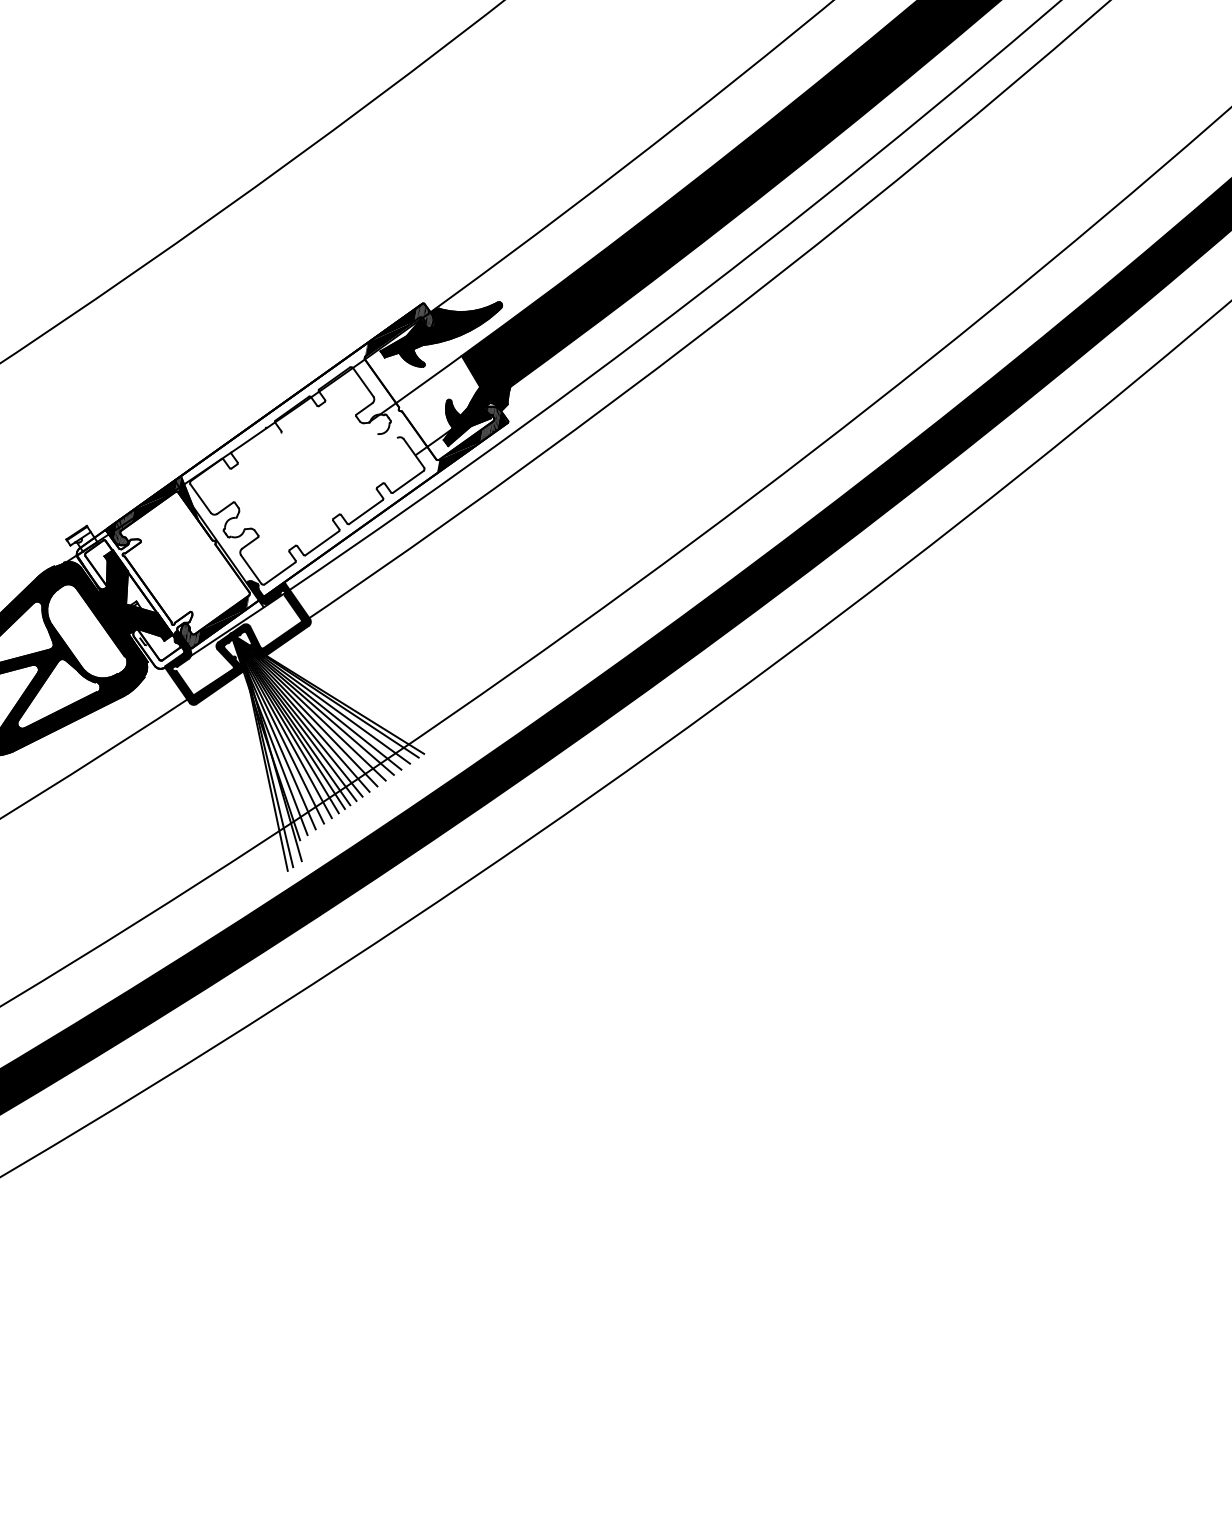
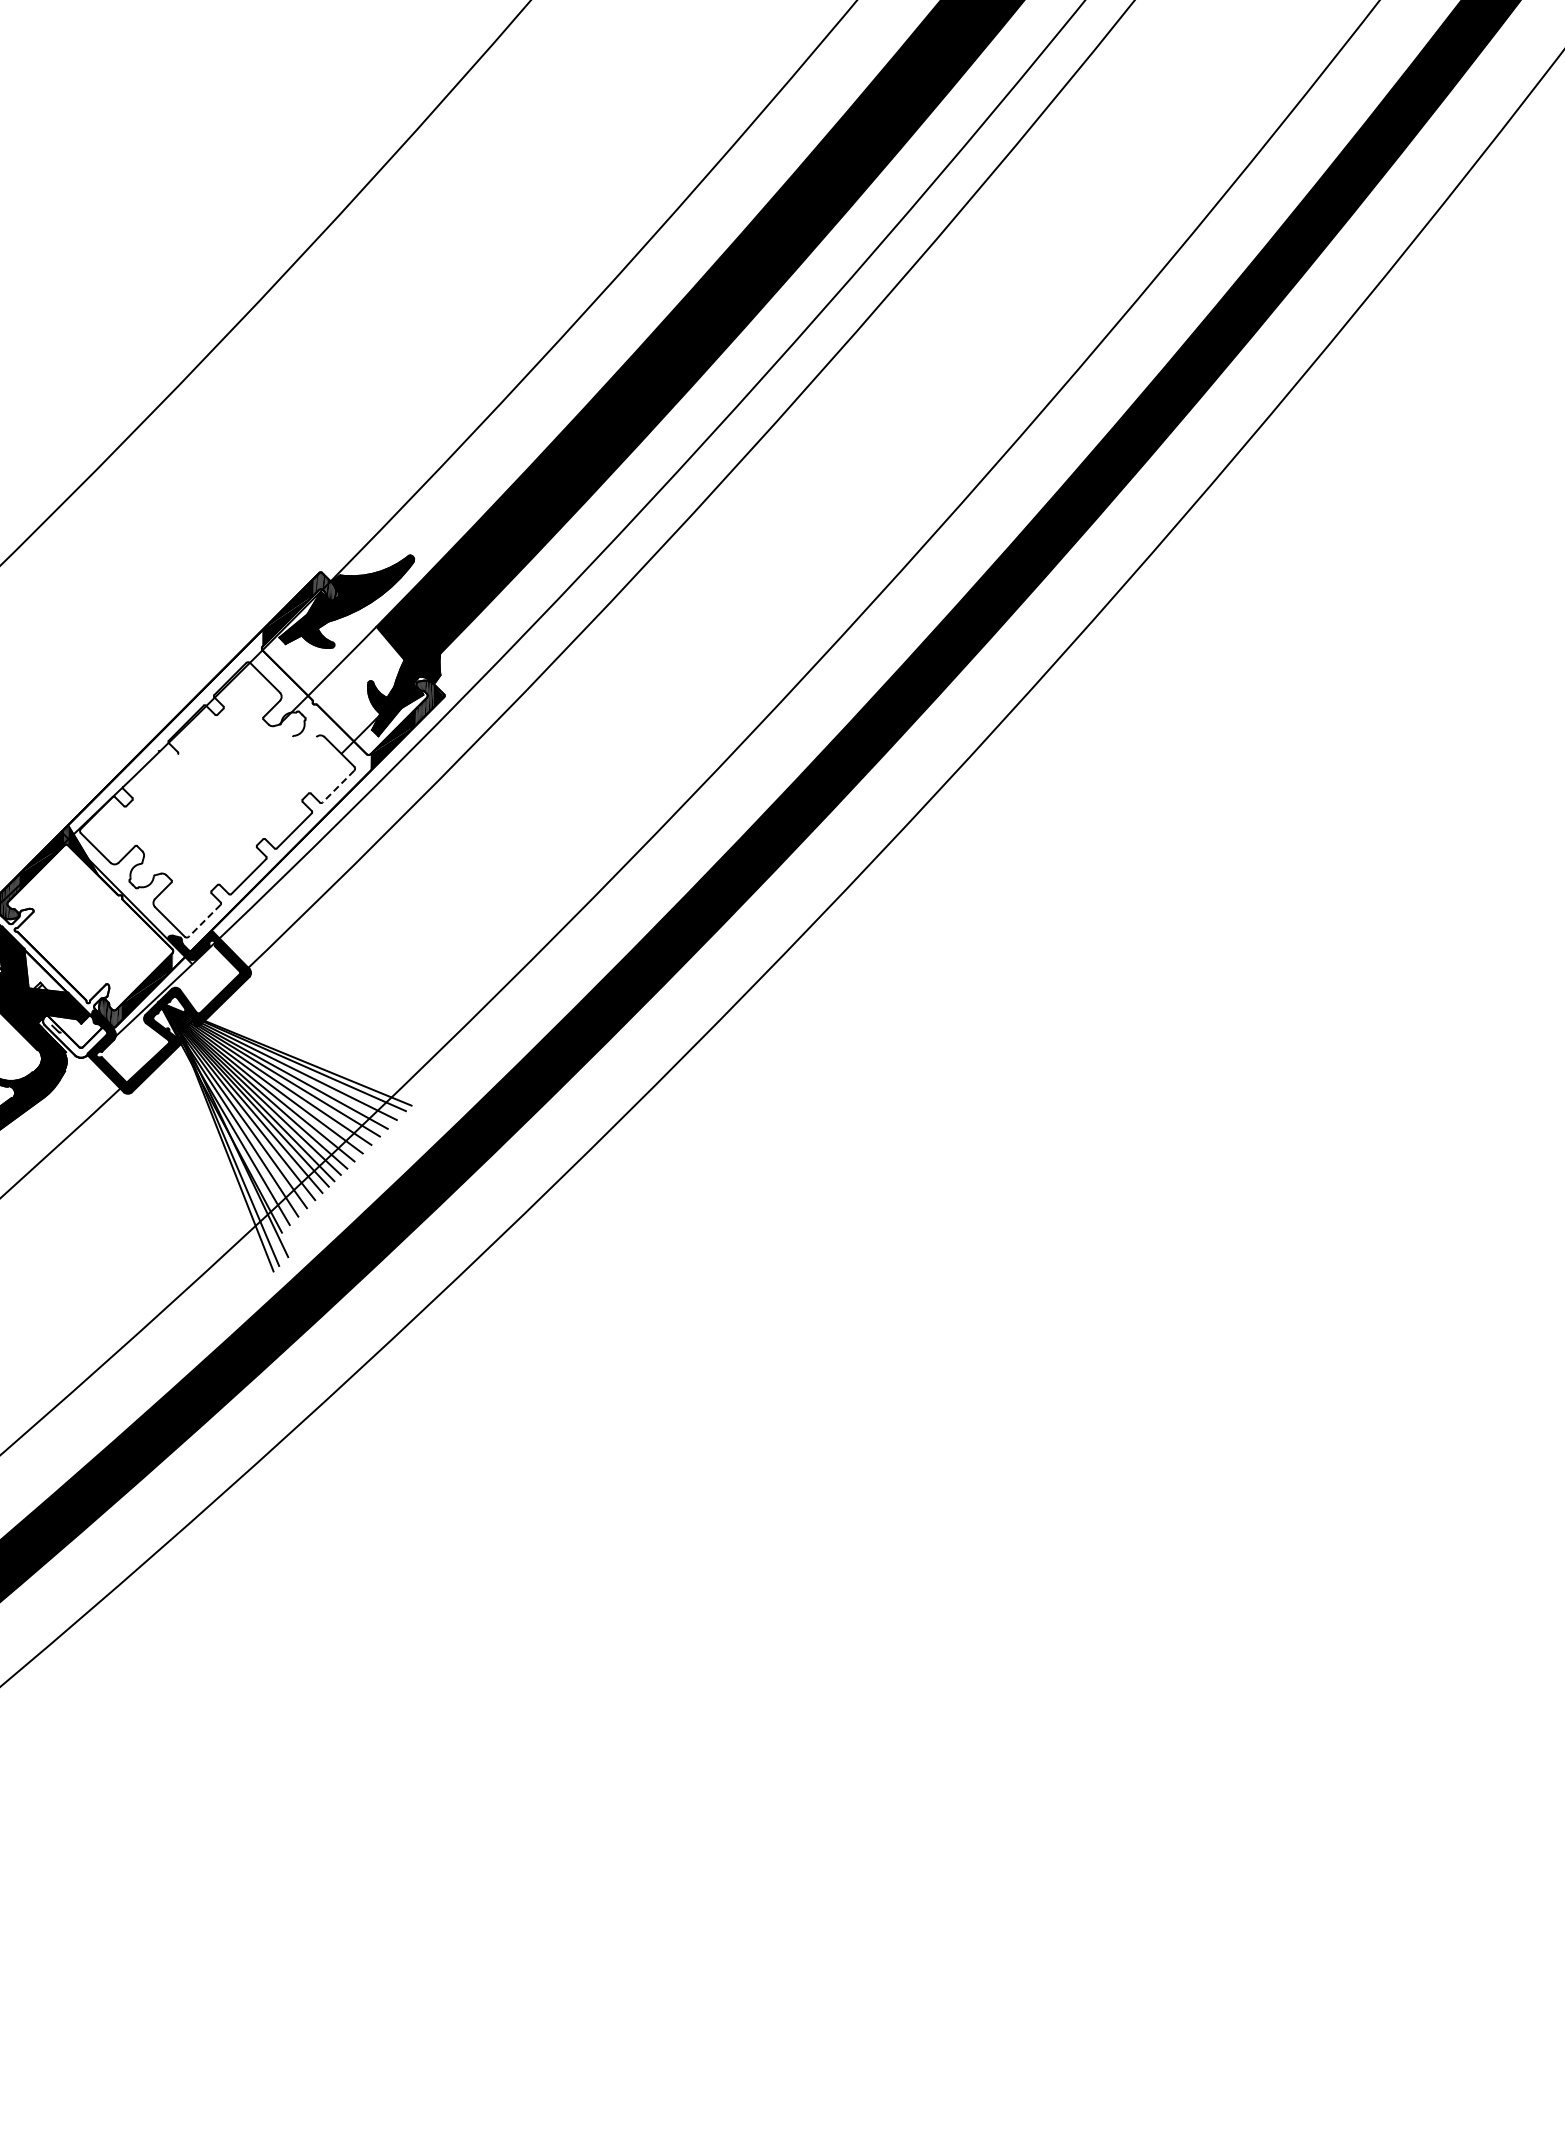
line: (408, 482) -> (338, 787), solid -> dashed
line: (279, 573) -> (204, 921), solid -> dashed

